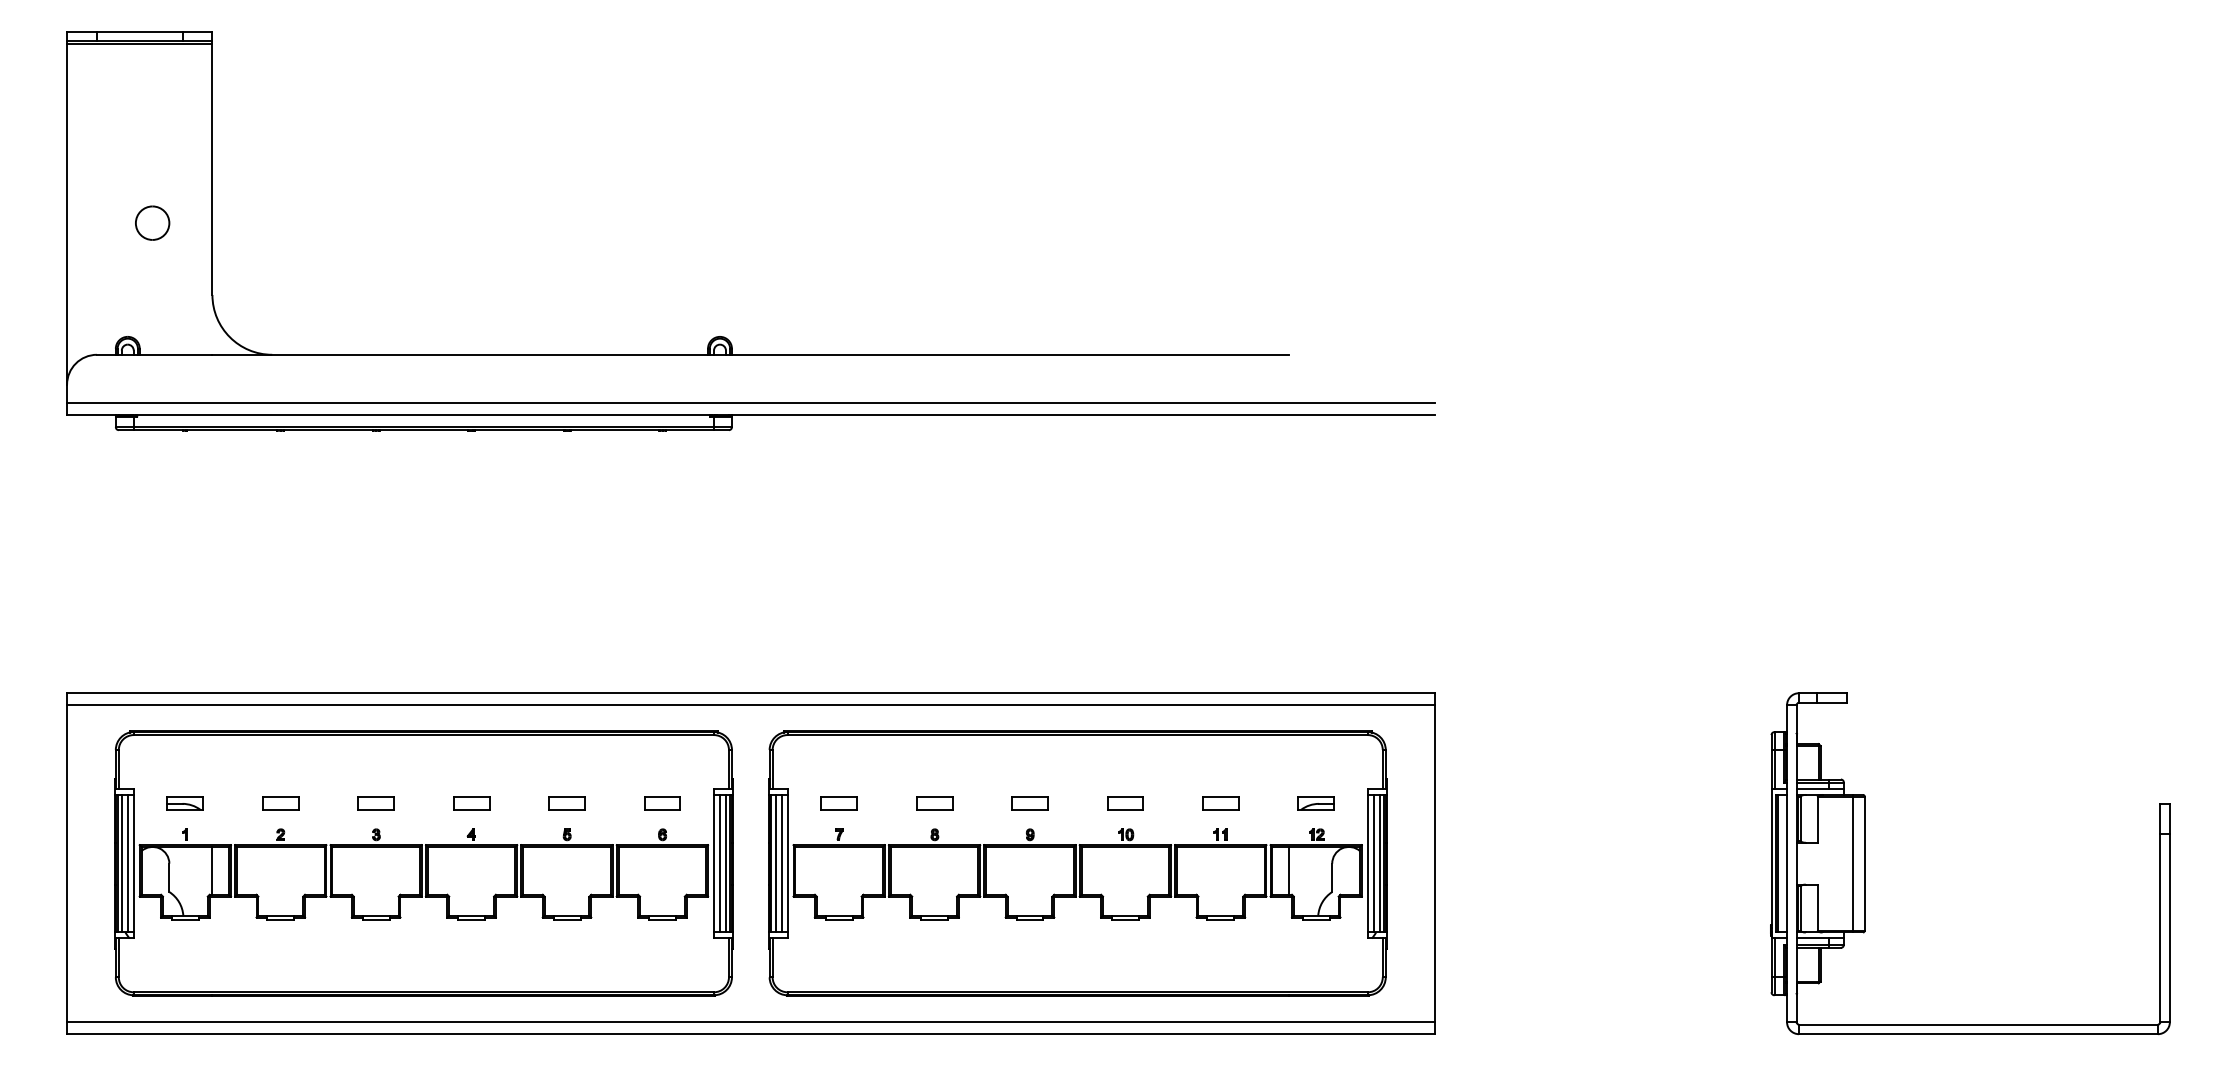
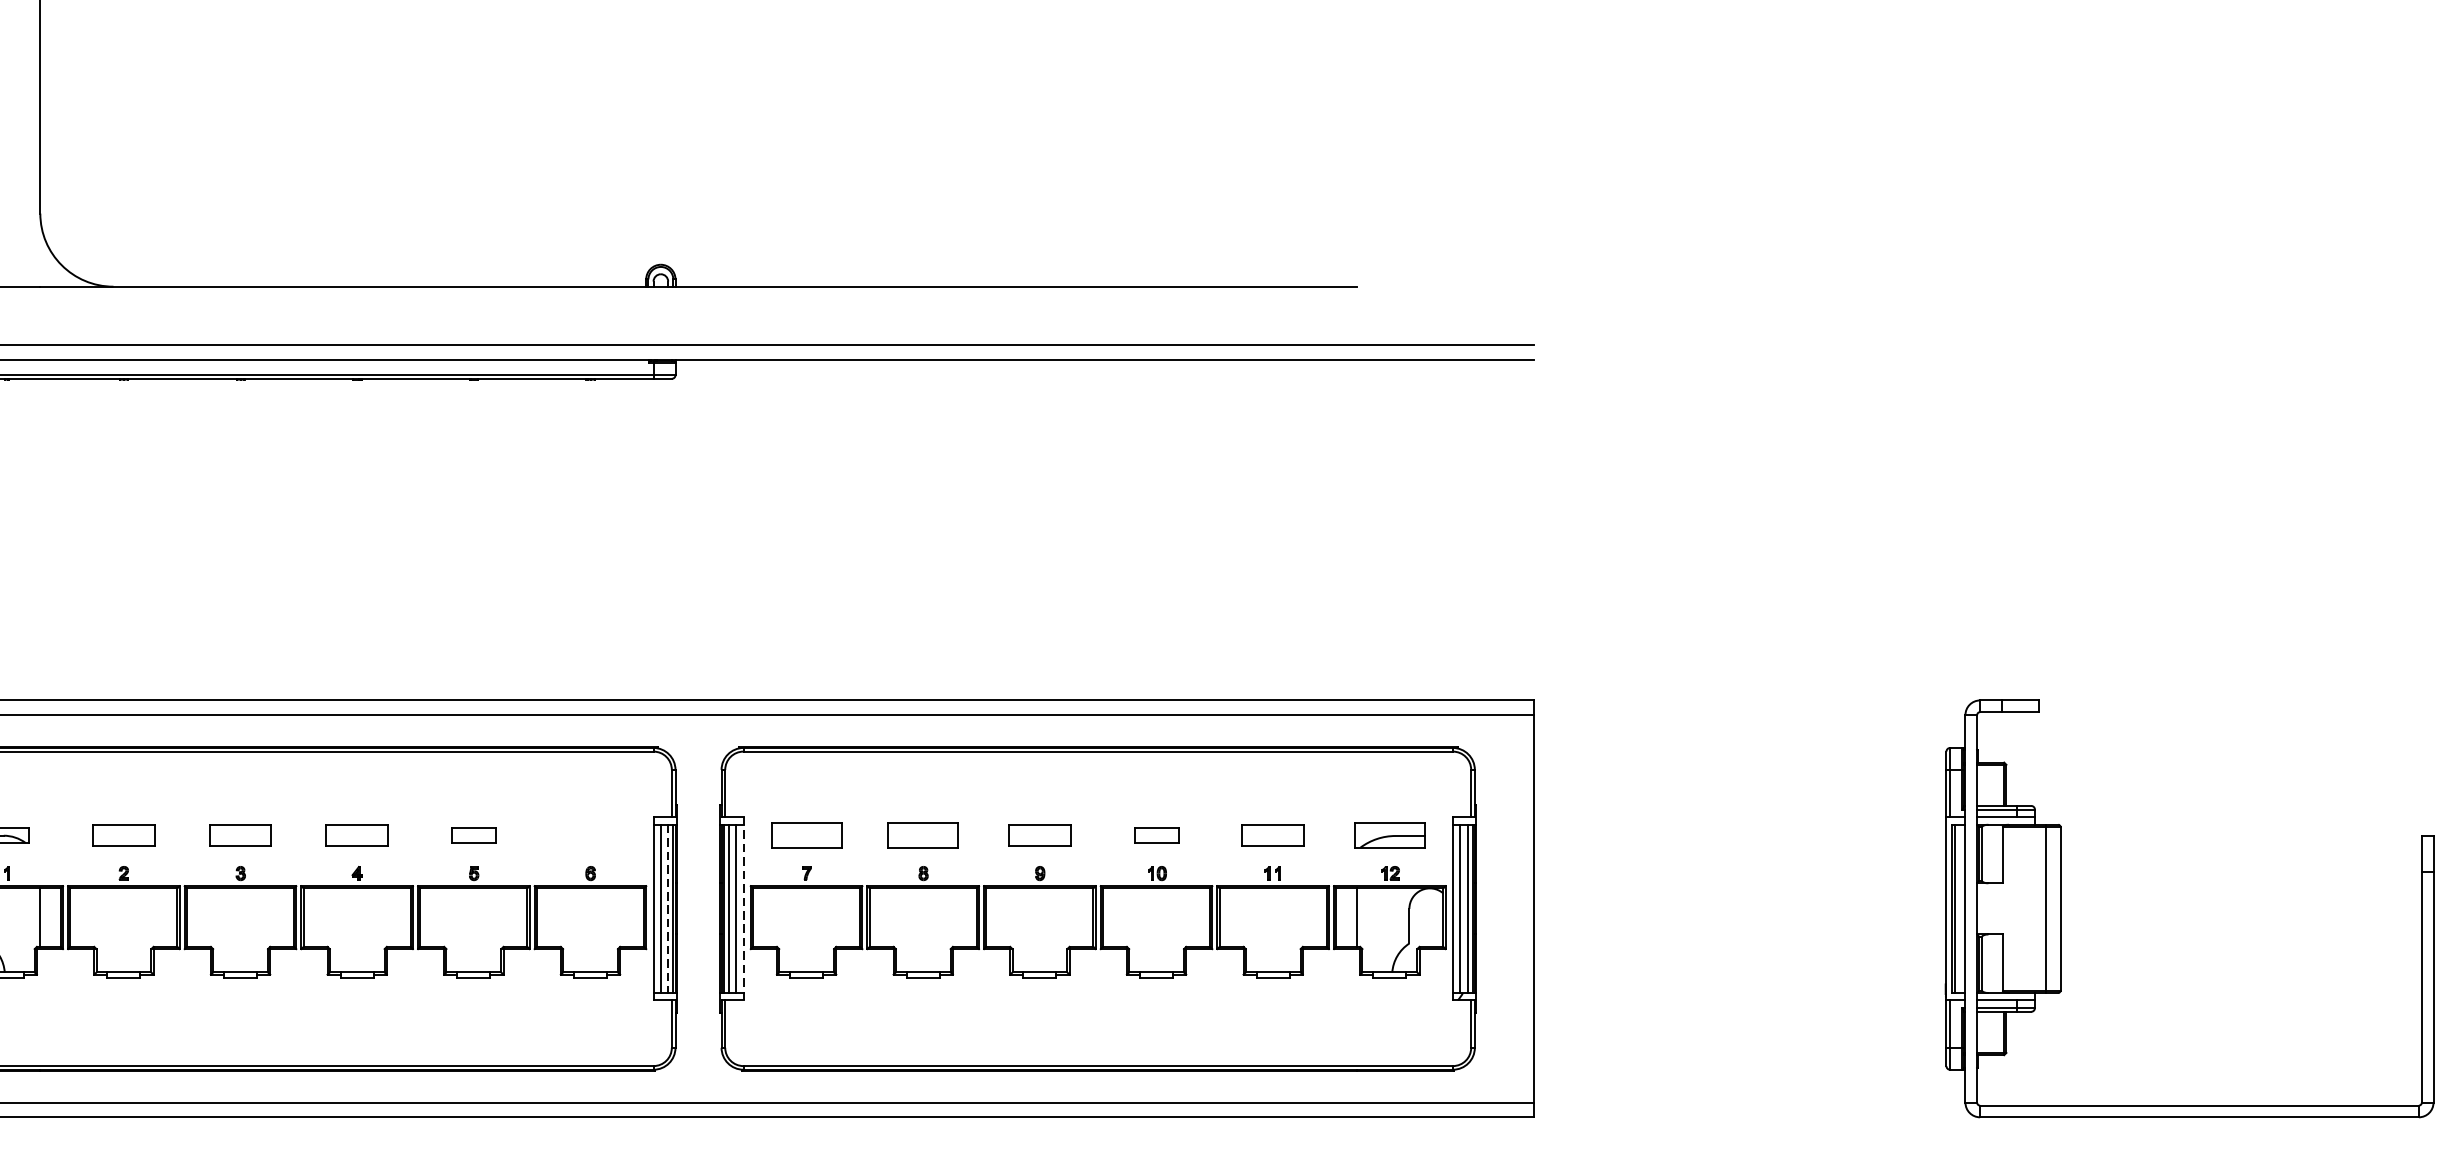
part: (280, 803) -> (123, 835), size x1.4
part: (375, 803) -> (239, 835), size x1.4
part: (471, 803) -> (357, 835), size x1.4
part: (662, 803) -> (590, 835), removed
part: (838, 803) -> (805, 835), size x1.6
part: (934, 803) -> (923, 835), size x1.6
part: (1029, 803) -> (1039, 835), size x1.4
part: (1220, 803) -> (1272, 835), size x1.4
part: (1315, 803) -> (1388, 835), size x1.6
line: (725, 863) -> (667, 908), solid -> dashed
line: (787, 863) -> (743, 908), solid -> dashed

